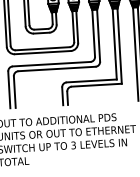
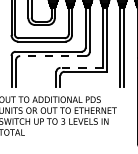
line: (56, 69) -> (52, 56), solid -> dashed
line: (91, 80) -> (81, 67), solid -> dashed

